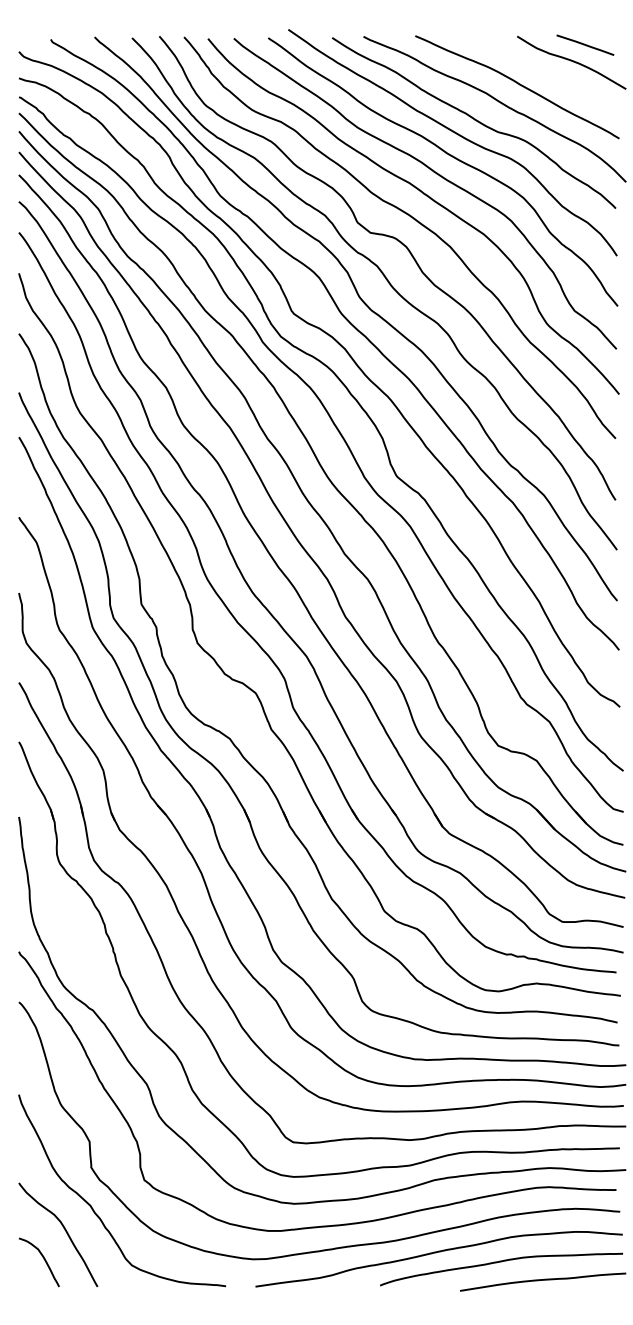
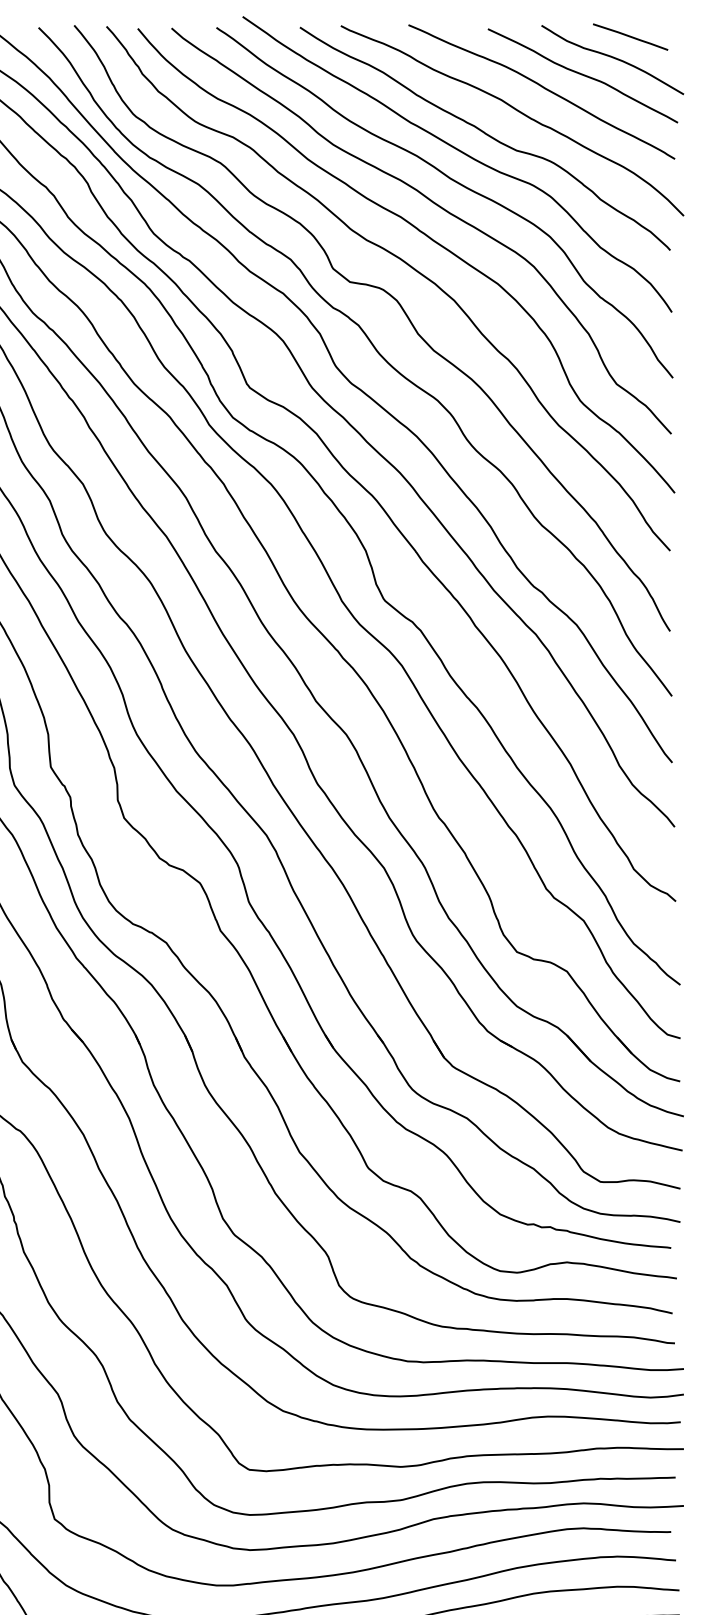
curve: (548, 74) -> (582, 75), added

